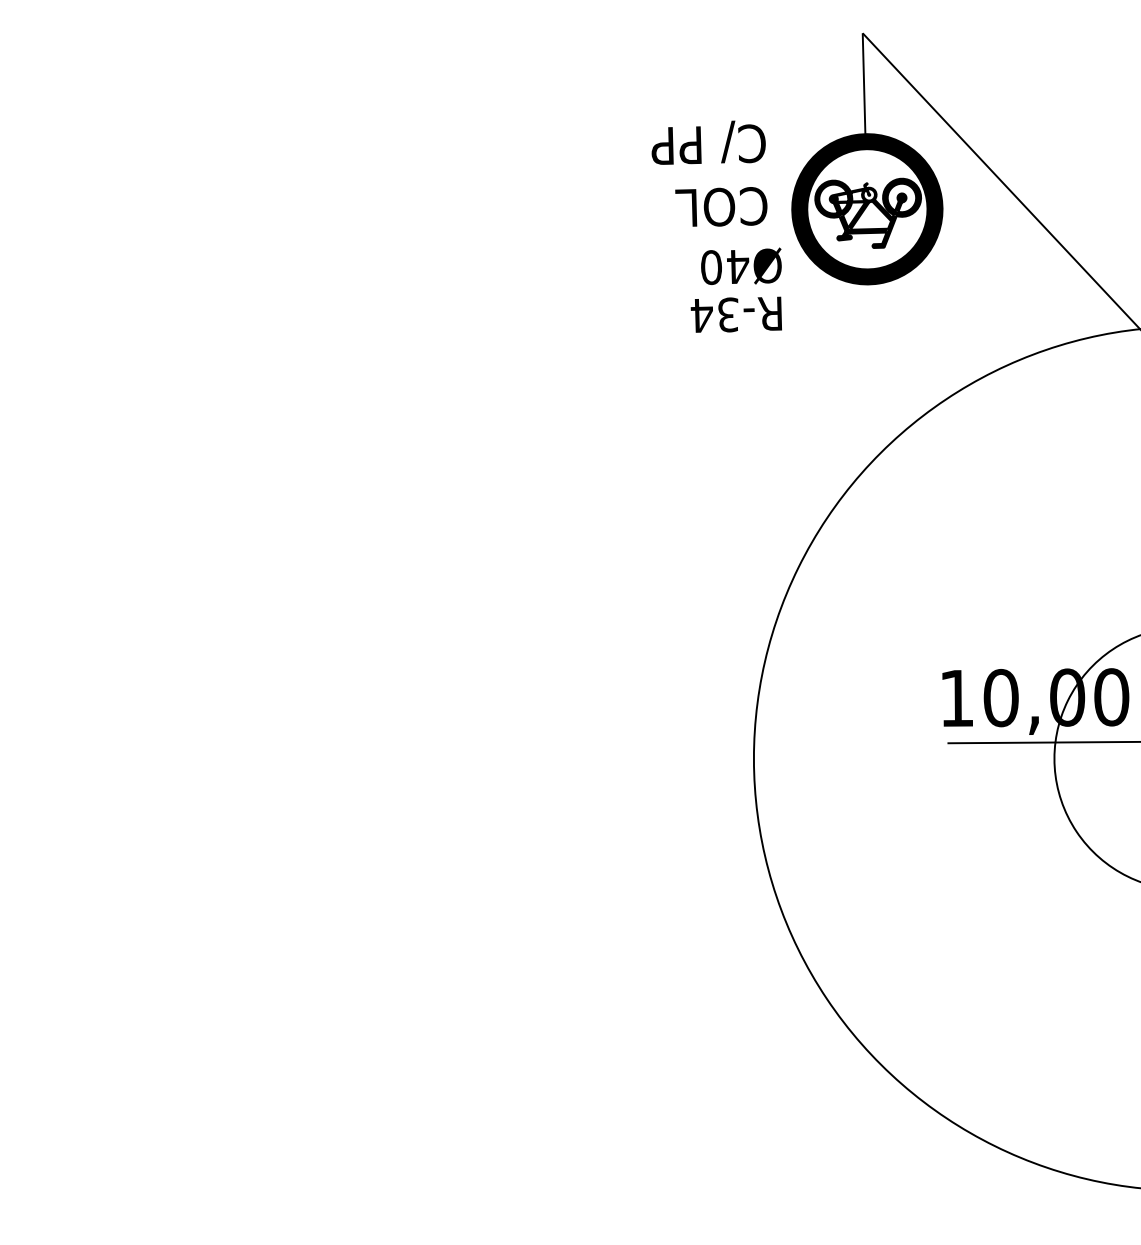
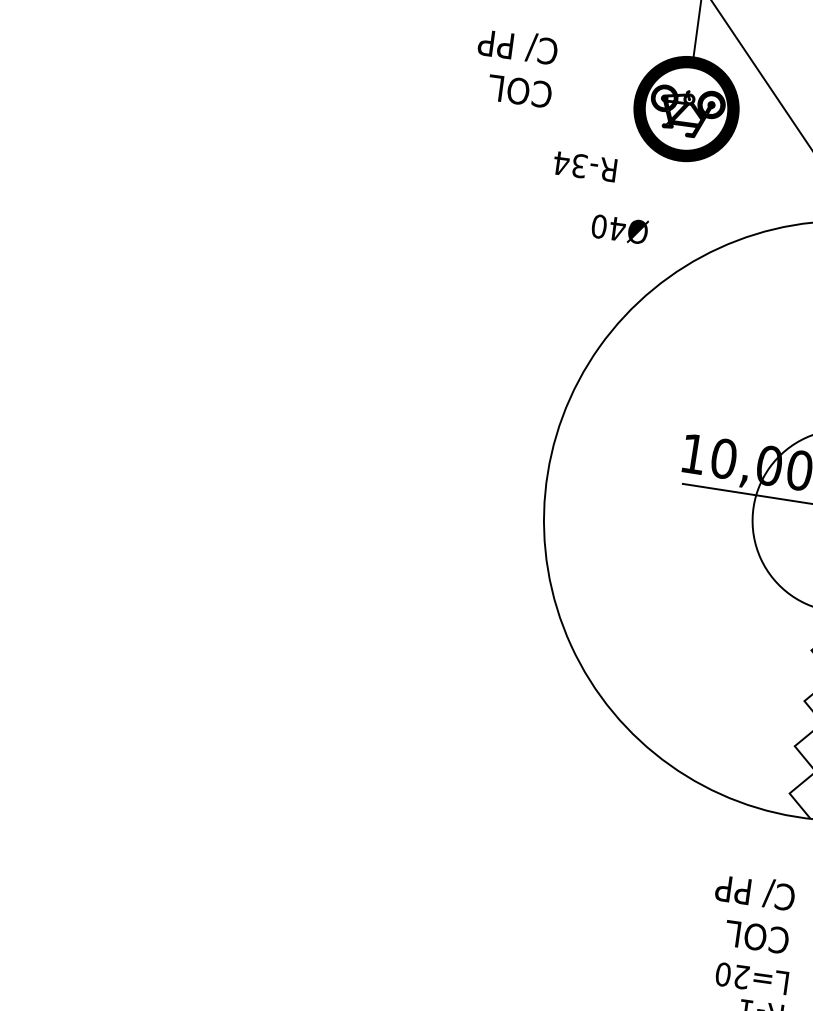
text: (712, 175) -> (517, 68), moved
text: (742, 265) -> (620, 228), moved

